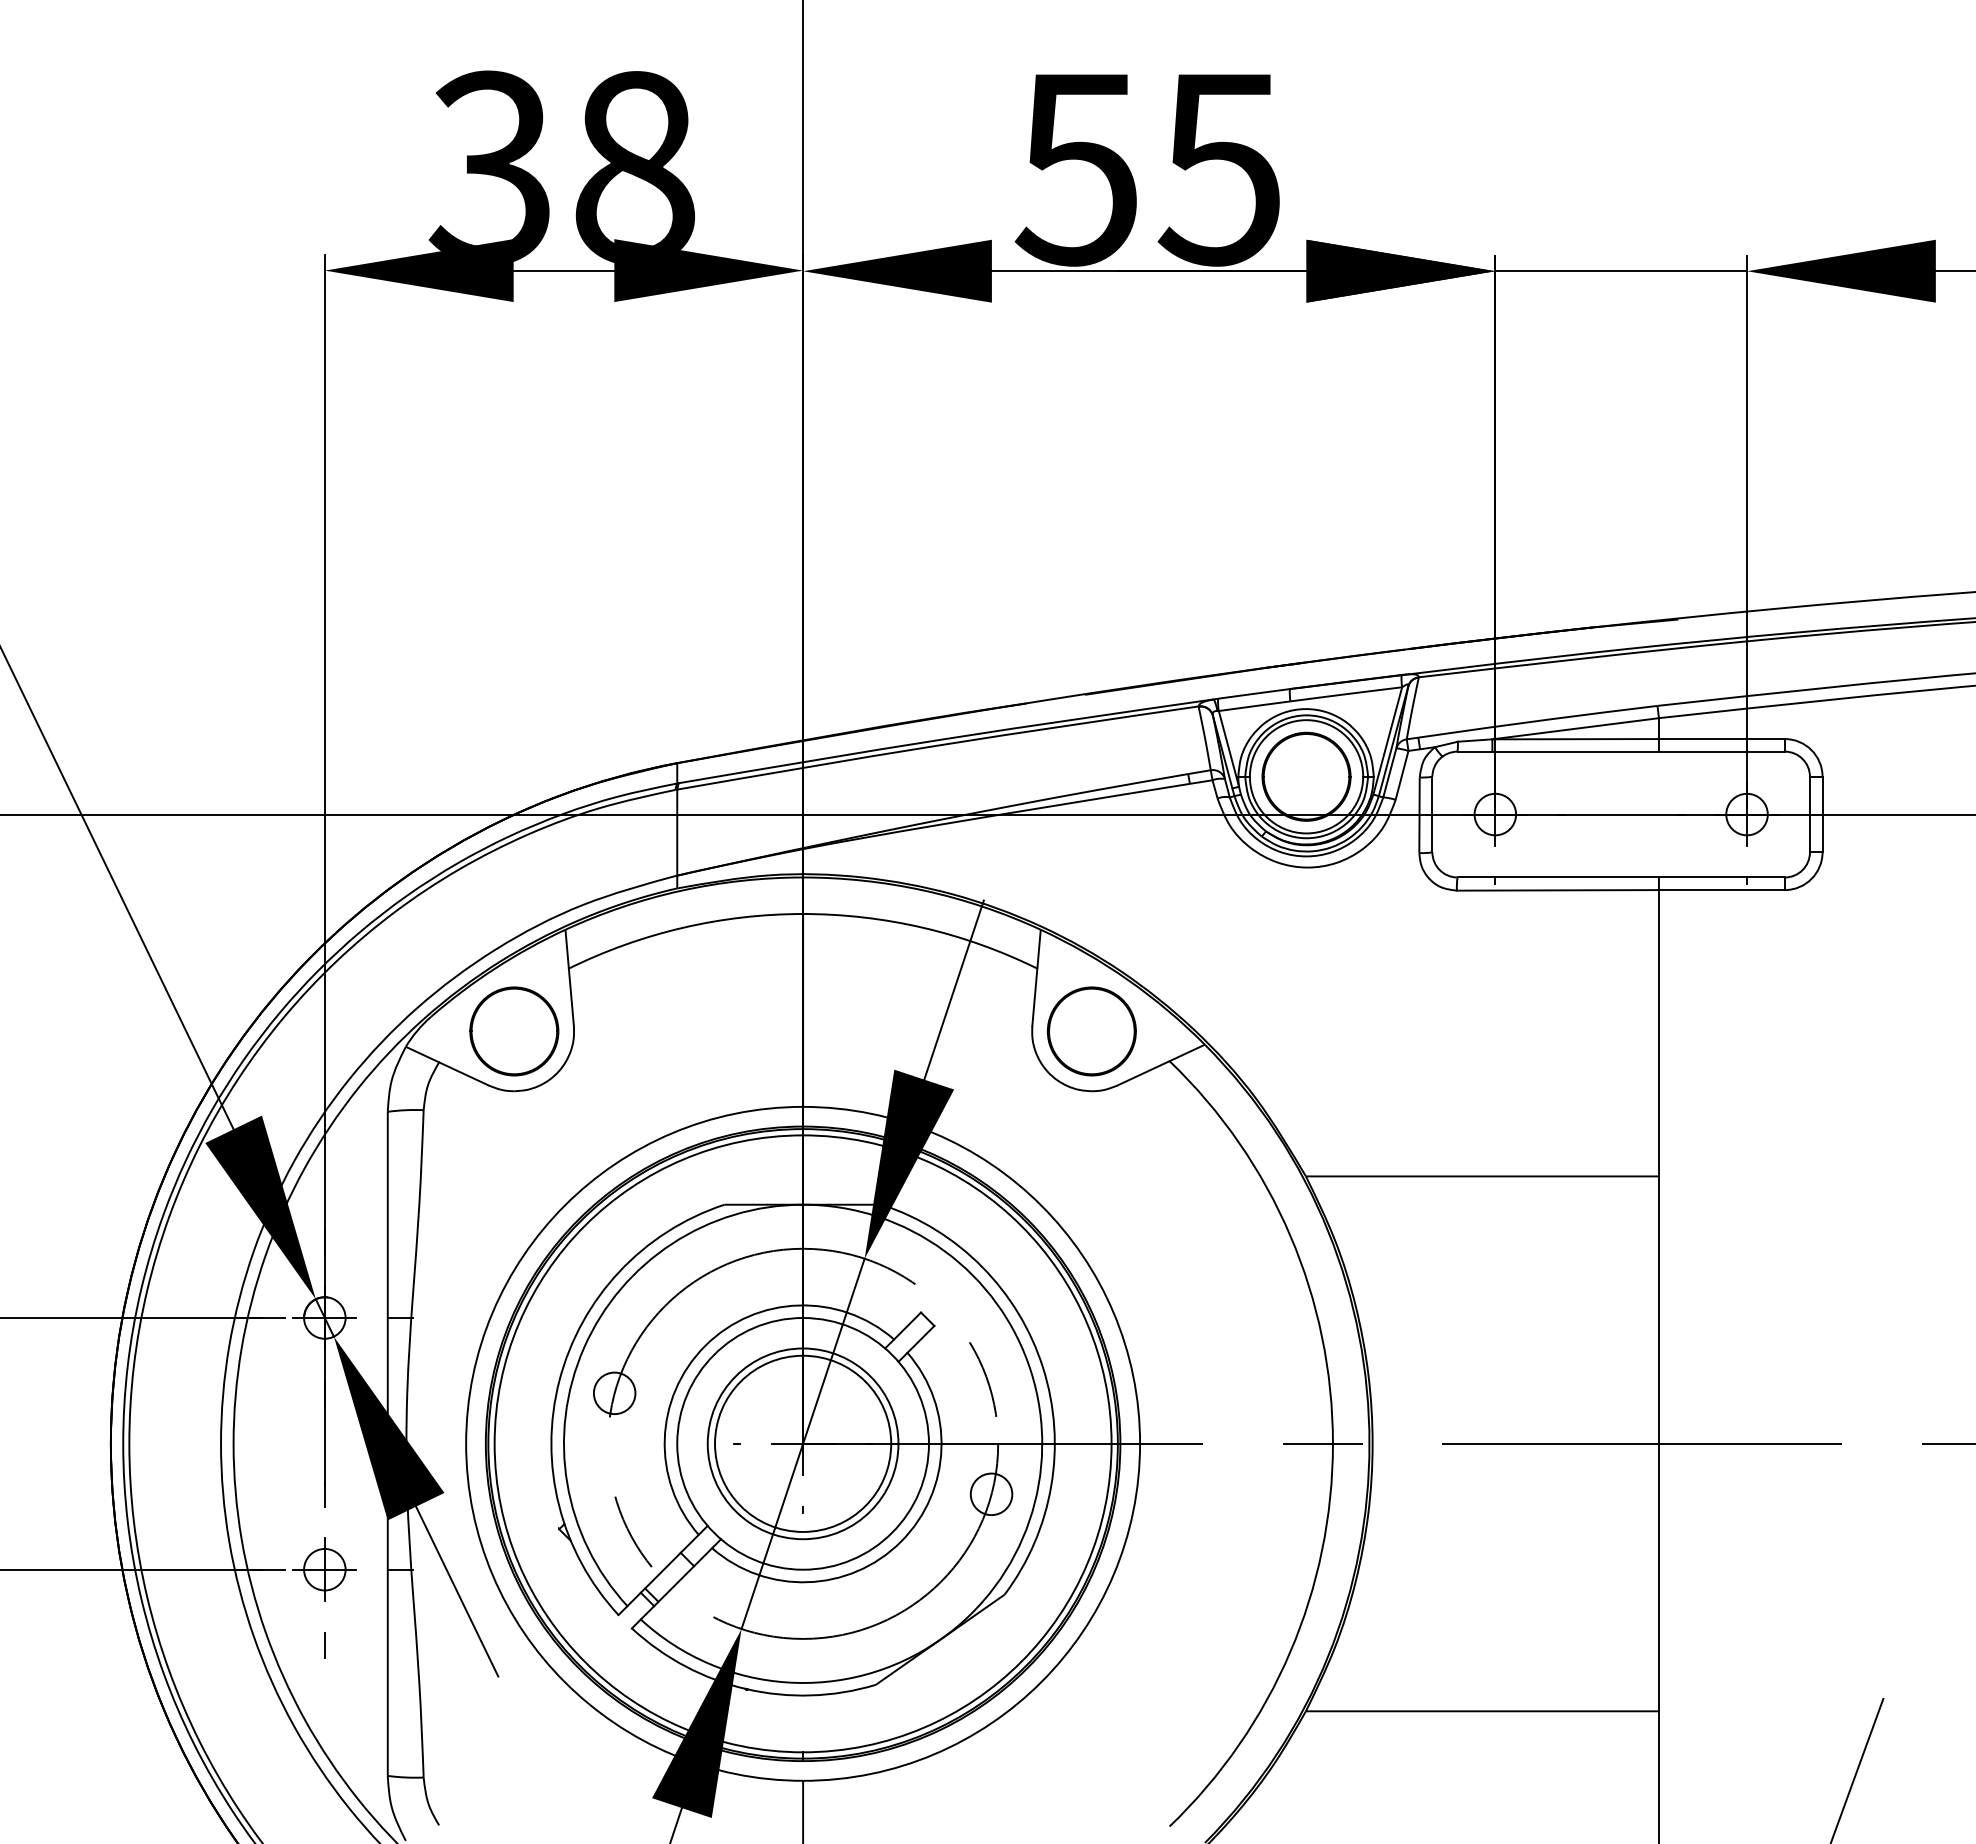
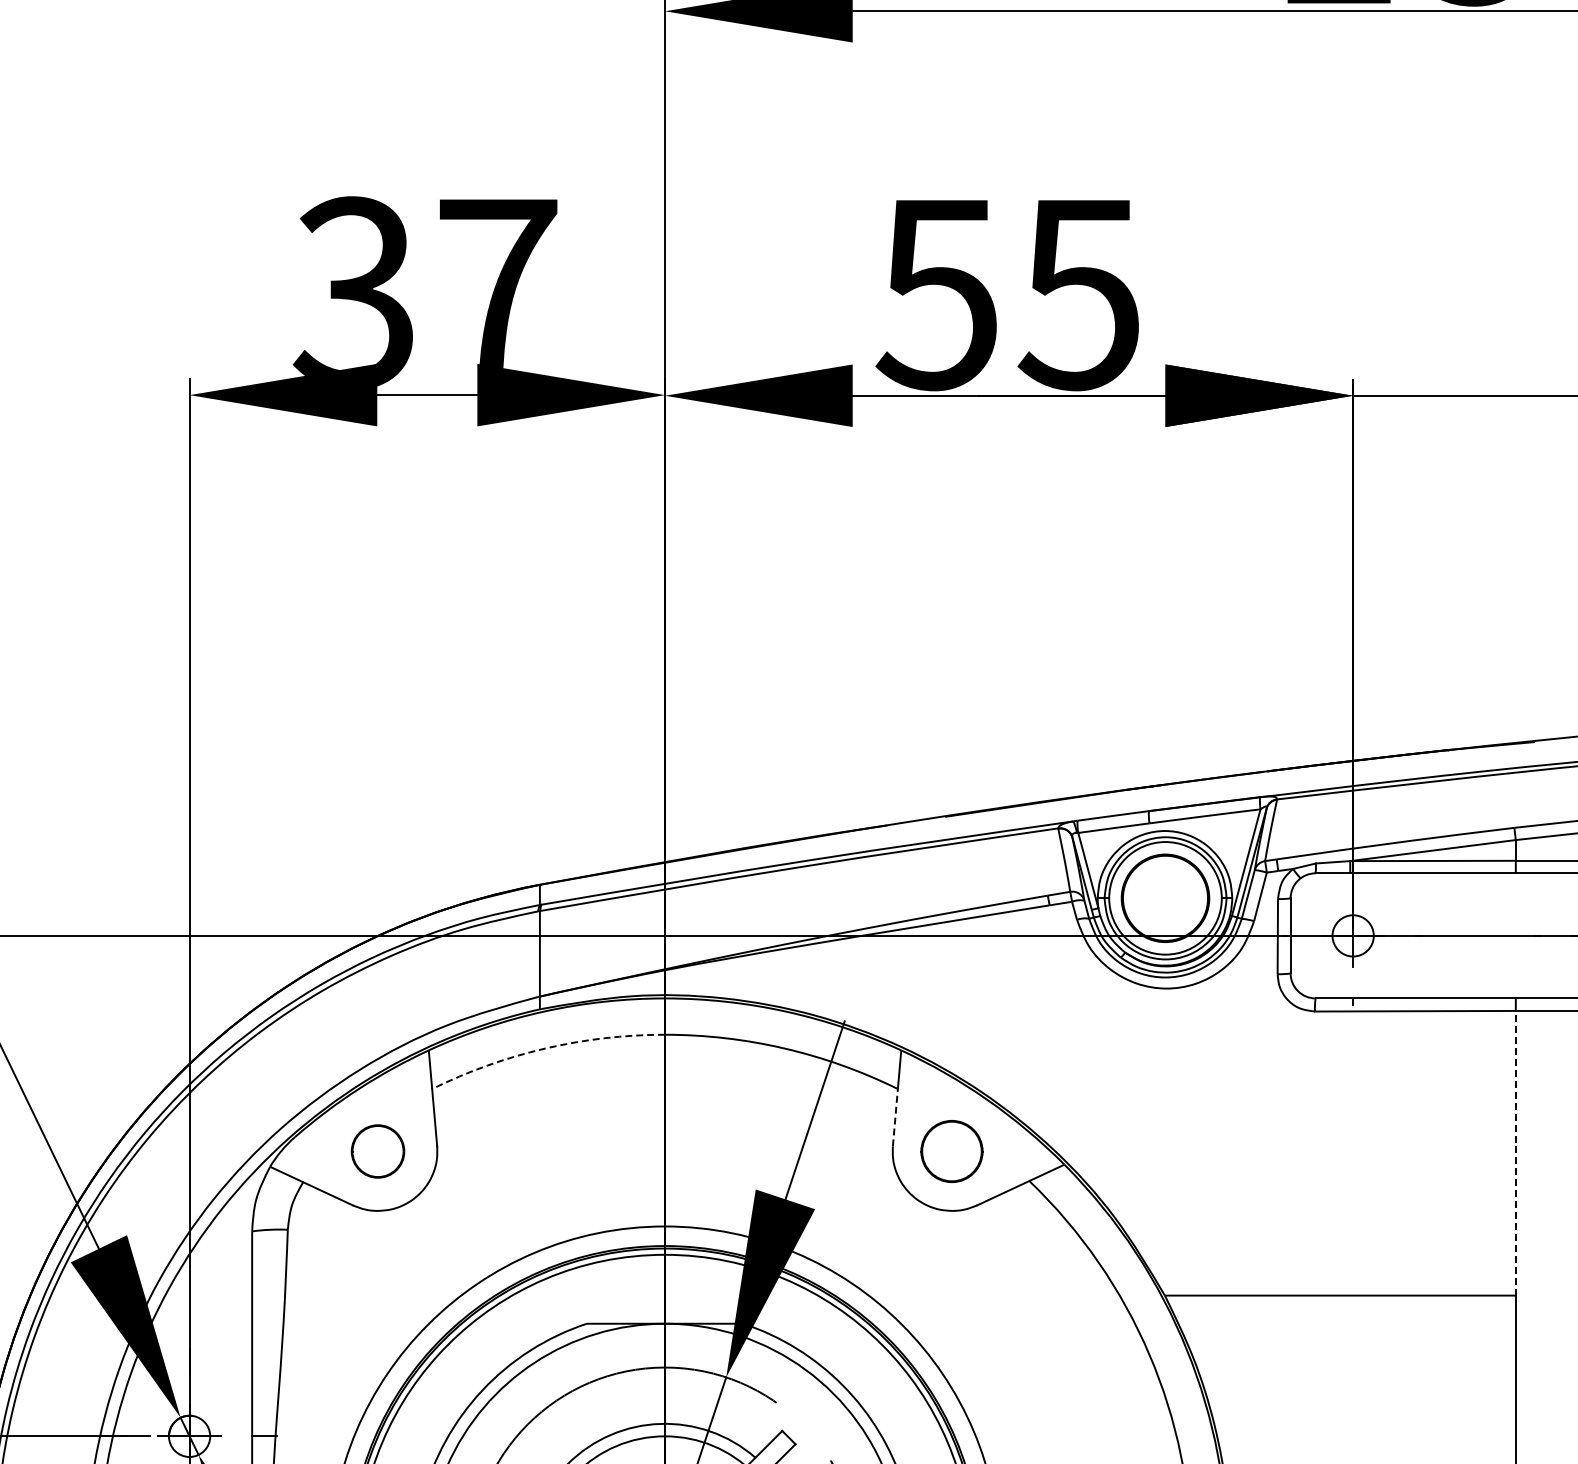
text: (634, 166) -> (497, 291), 38 -> 37
arc: (682, 927) -> (545, 1048), solid -> dashed
line: (1034, 997) -> (895, 1117), solid -> dashed
part: (514, 1031) -> (378, 1151), size x0.6
part: (1091, 1031) -> (951, 1151), size x0.7
line: (1658, 1032) -> (1515, 1152), solid -> dashed

